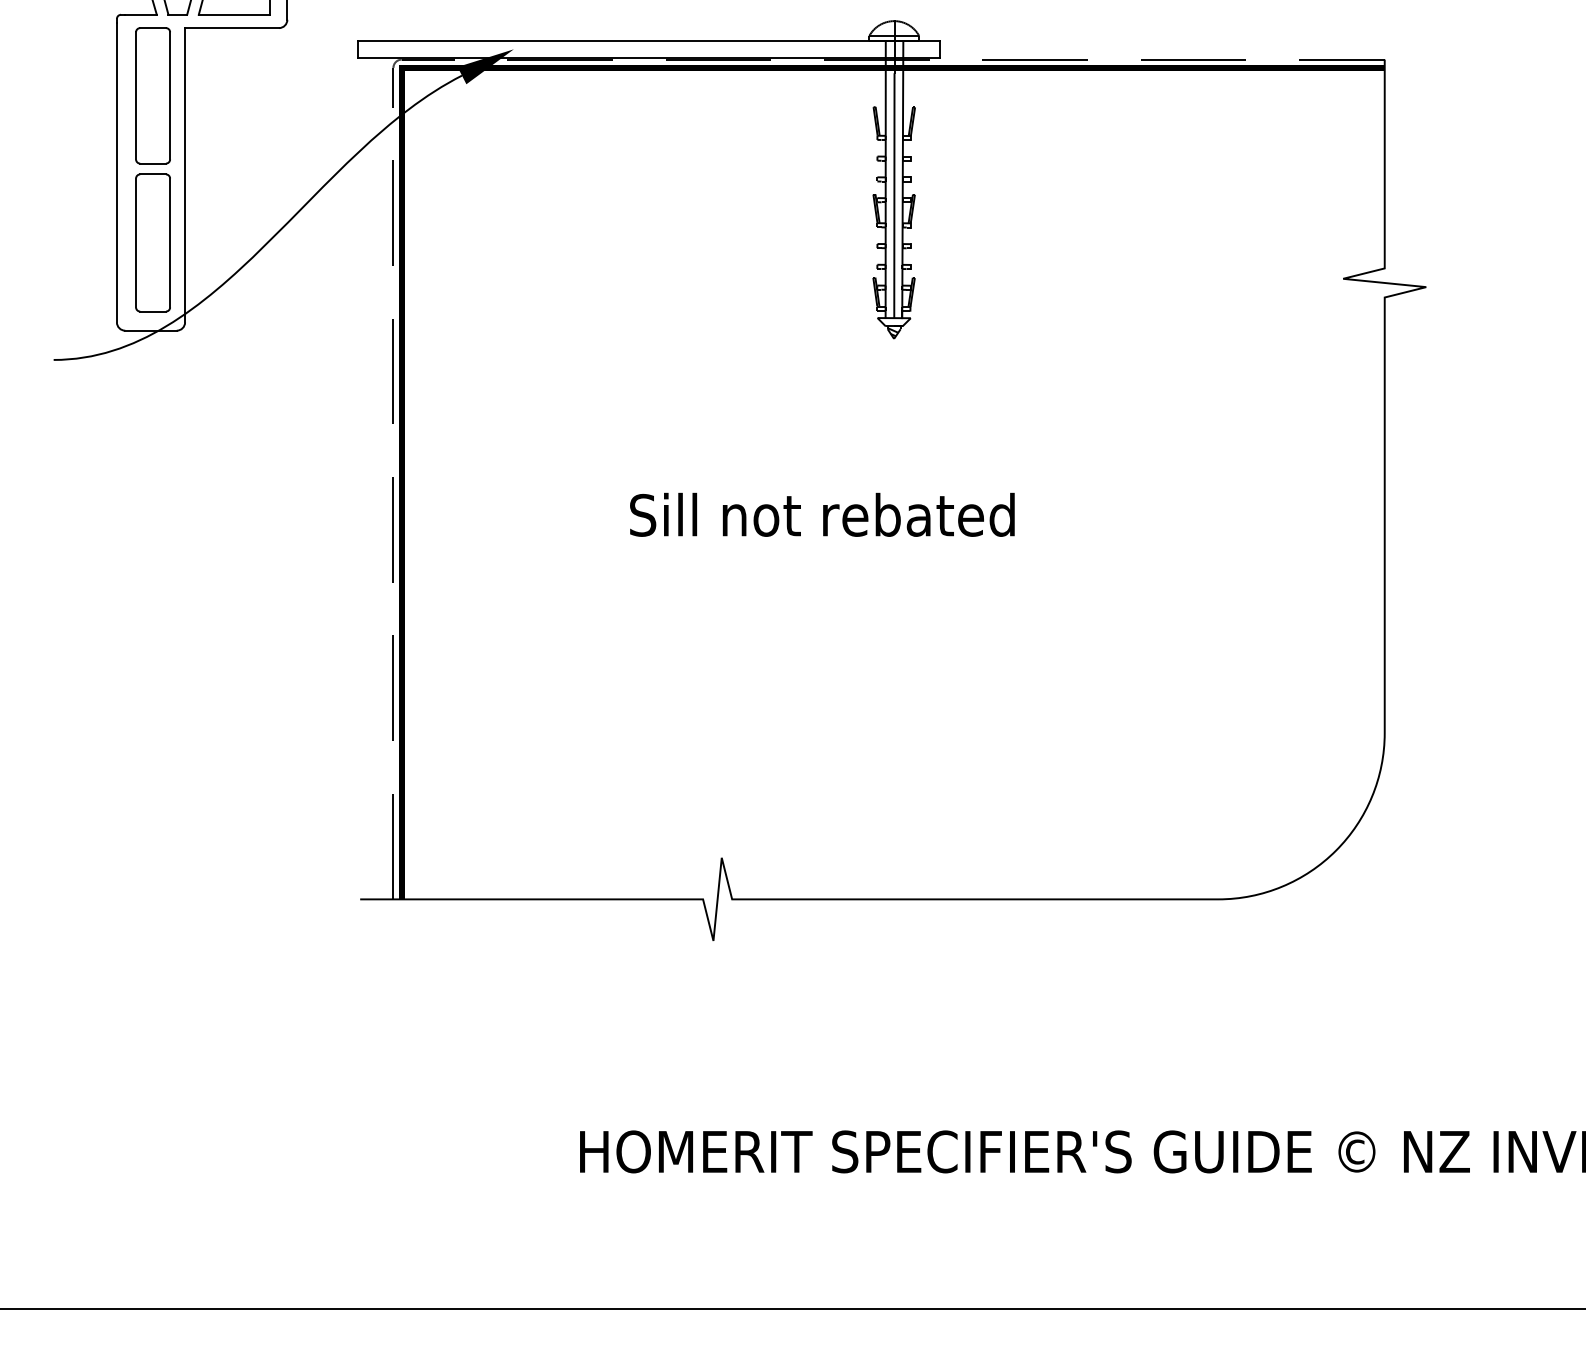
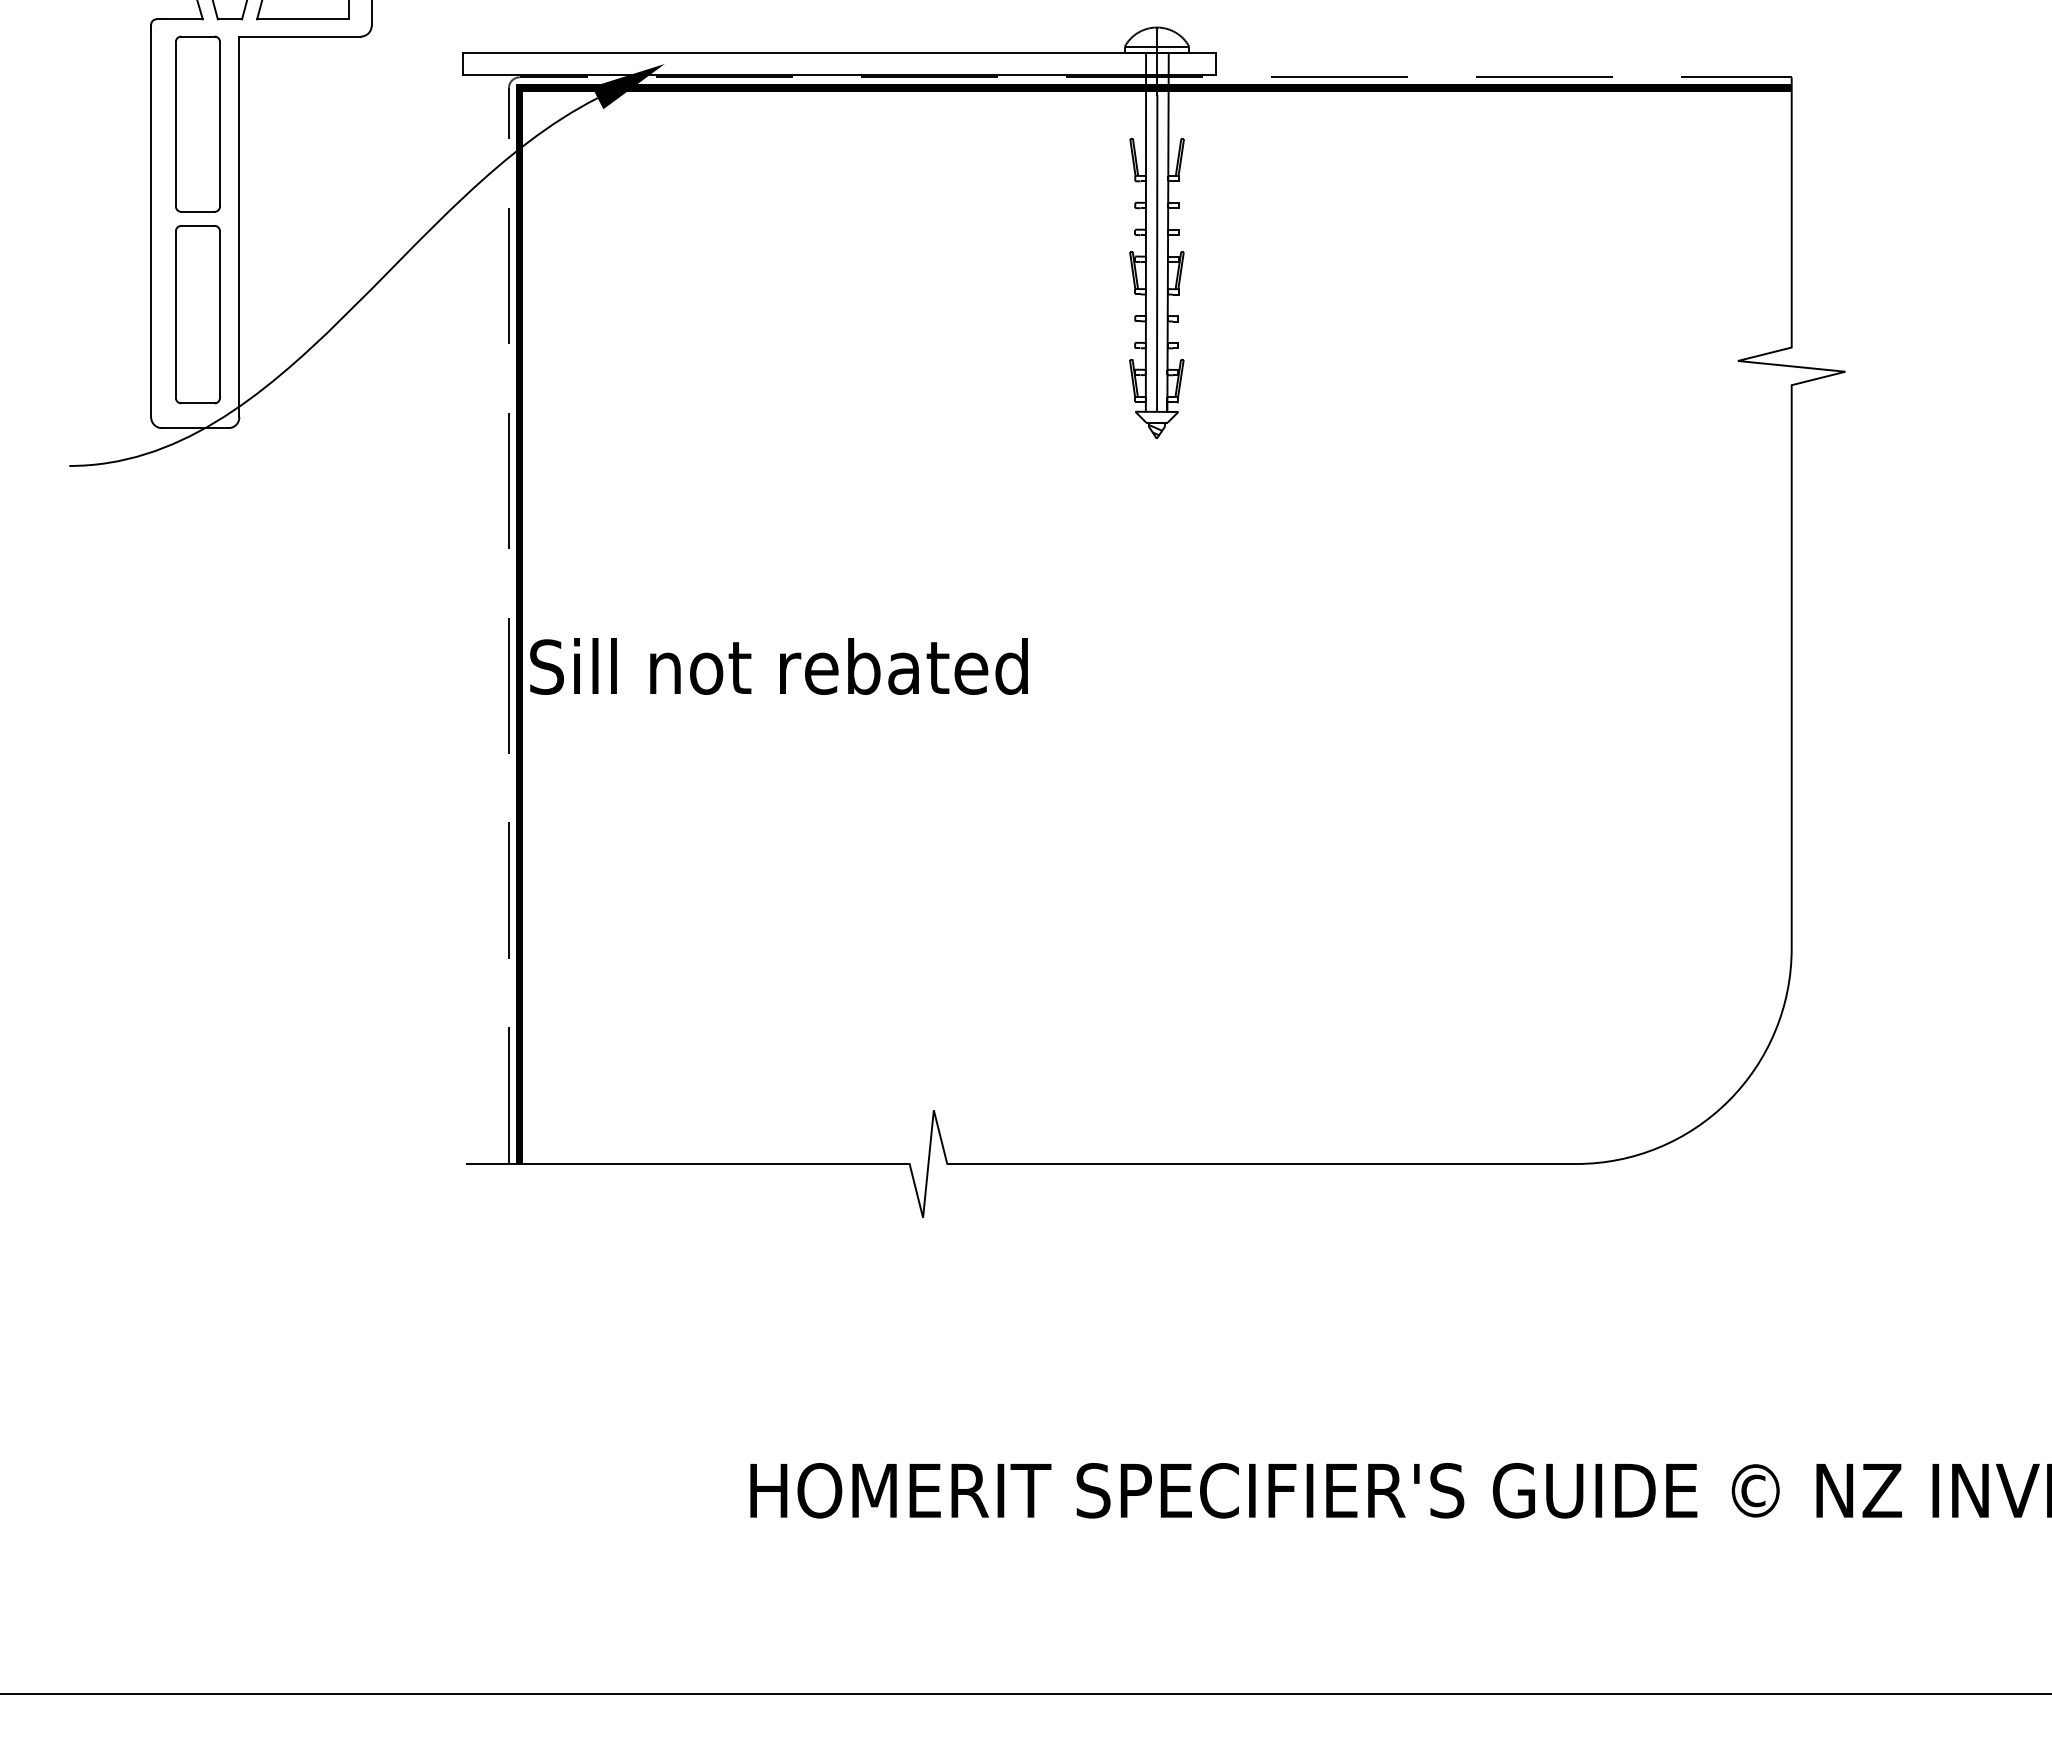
text: (821, 514) -> (778, 666), moved

